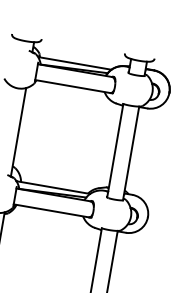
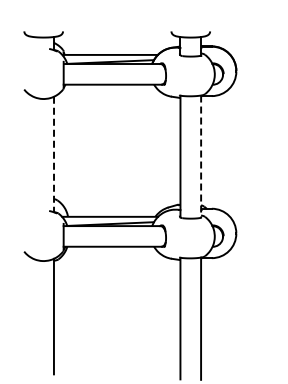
line: (18, 132) -> (54, 154), solid -> dashed
line: (131, 154) -> (201, 157), solid -> dashed

